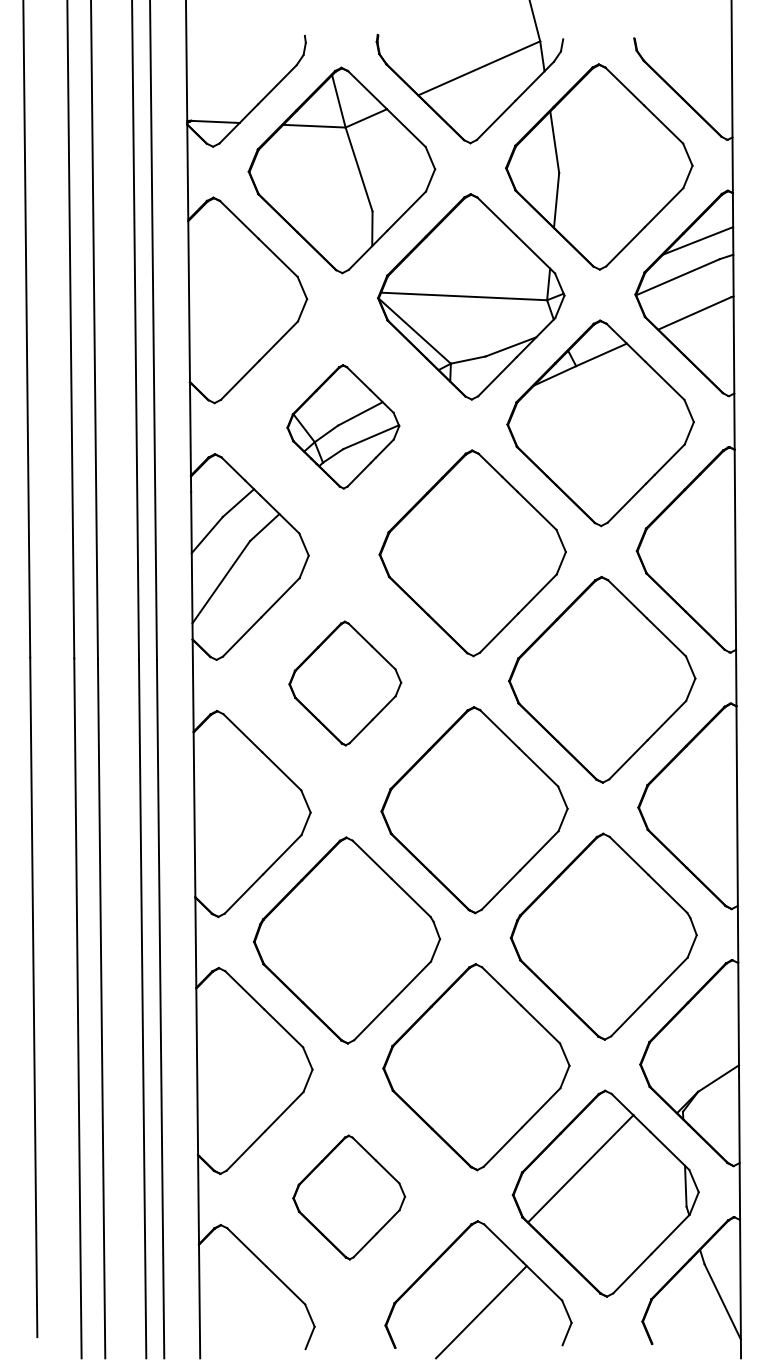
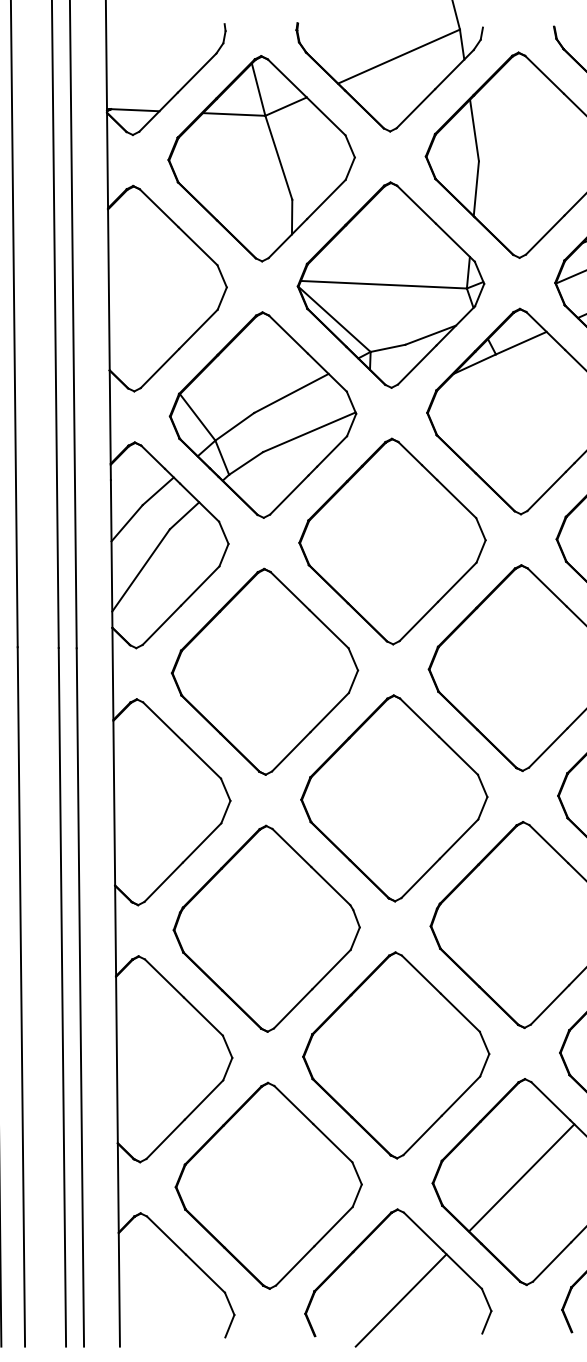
part: (343, 426) -> (263, 414), size x1.67
part: (345, 683) -> (265, 671), size x1.67
line: (580, 1168) -> (521, 1177), moved
part: (349, 1197) -> (269, 1185), size x1.67

